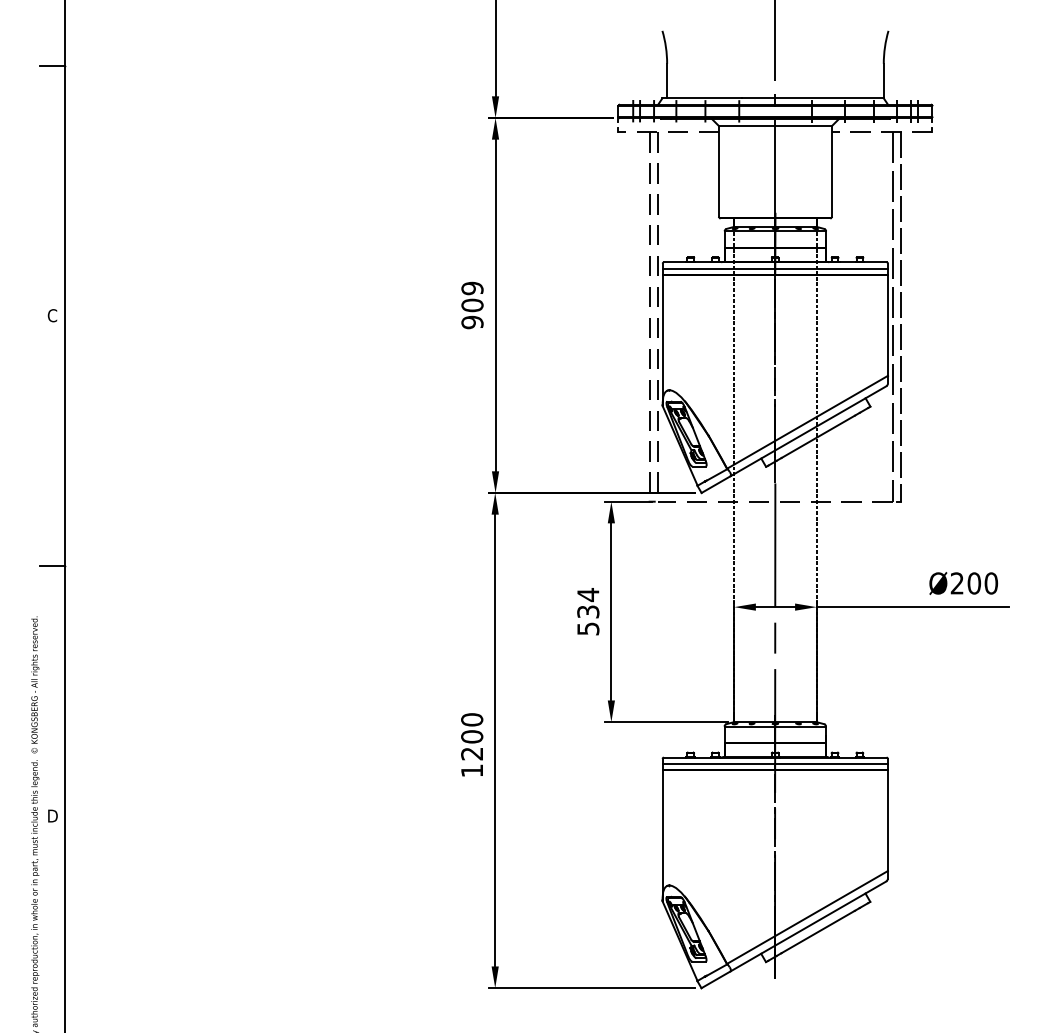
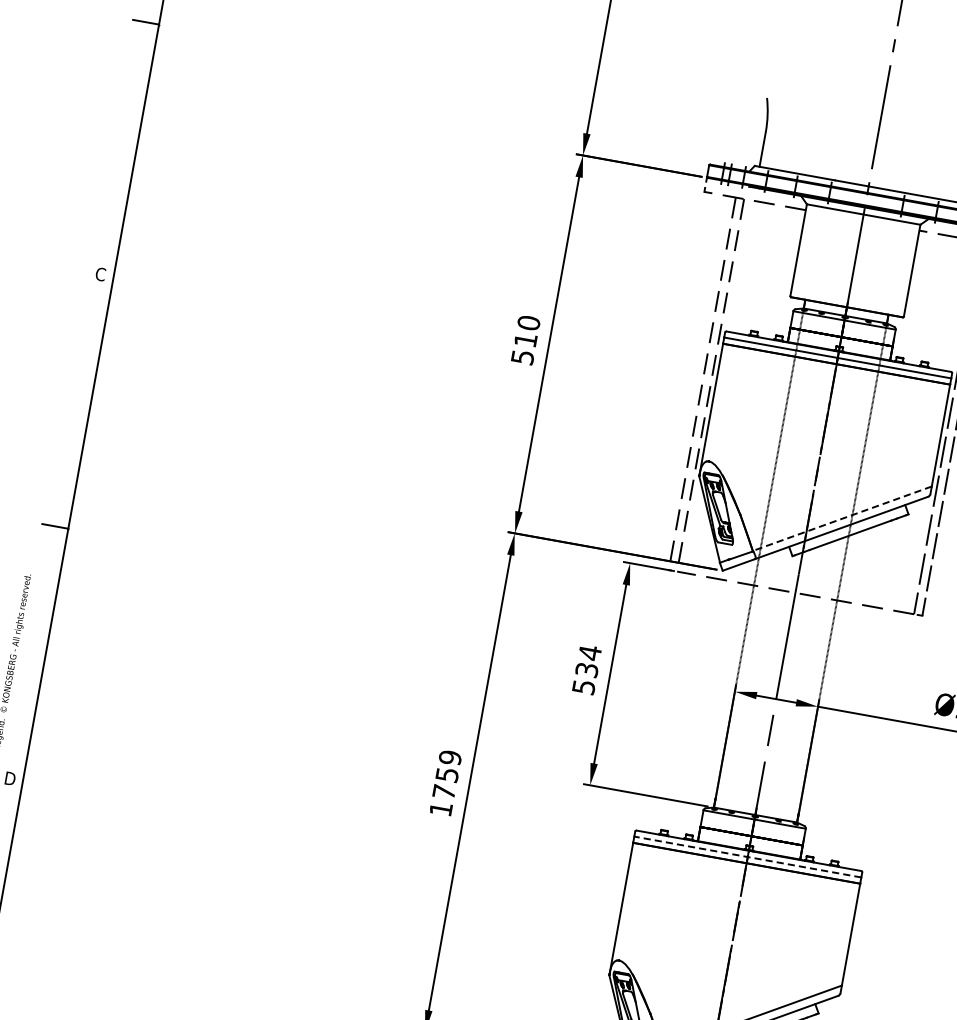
text: (472, 305) -> (525, 340), 909 -> 510
line: (807, 422) -> (842, 518), solid -> dashed
text: (472, 736) -> (447, 774), 1200 -> 1759
line: (775, 763) -> (748, 856), solid -> dashed

